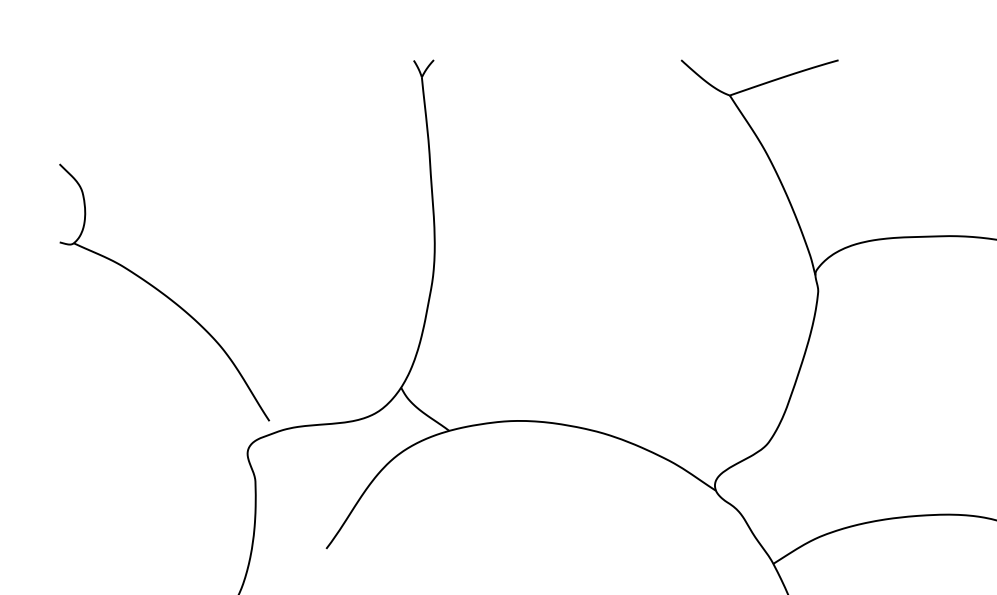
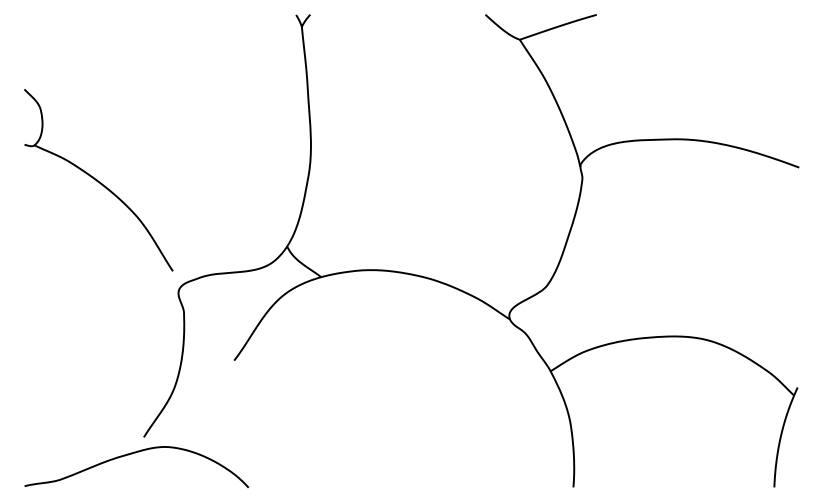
part: (164, 292) -> (98, 180), moved

